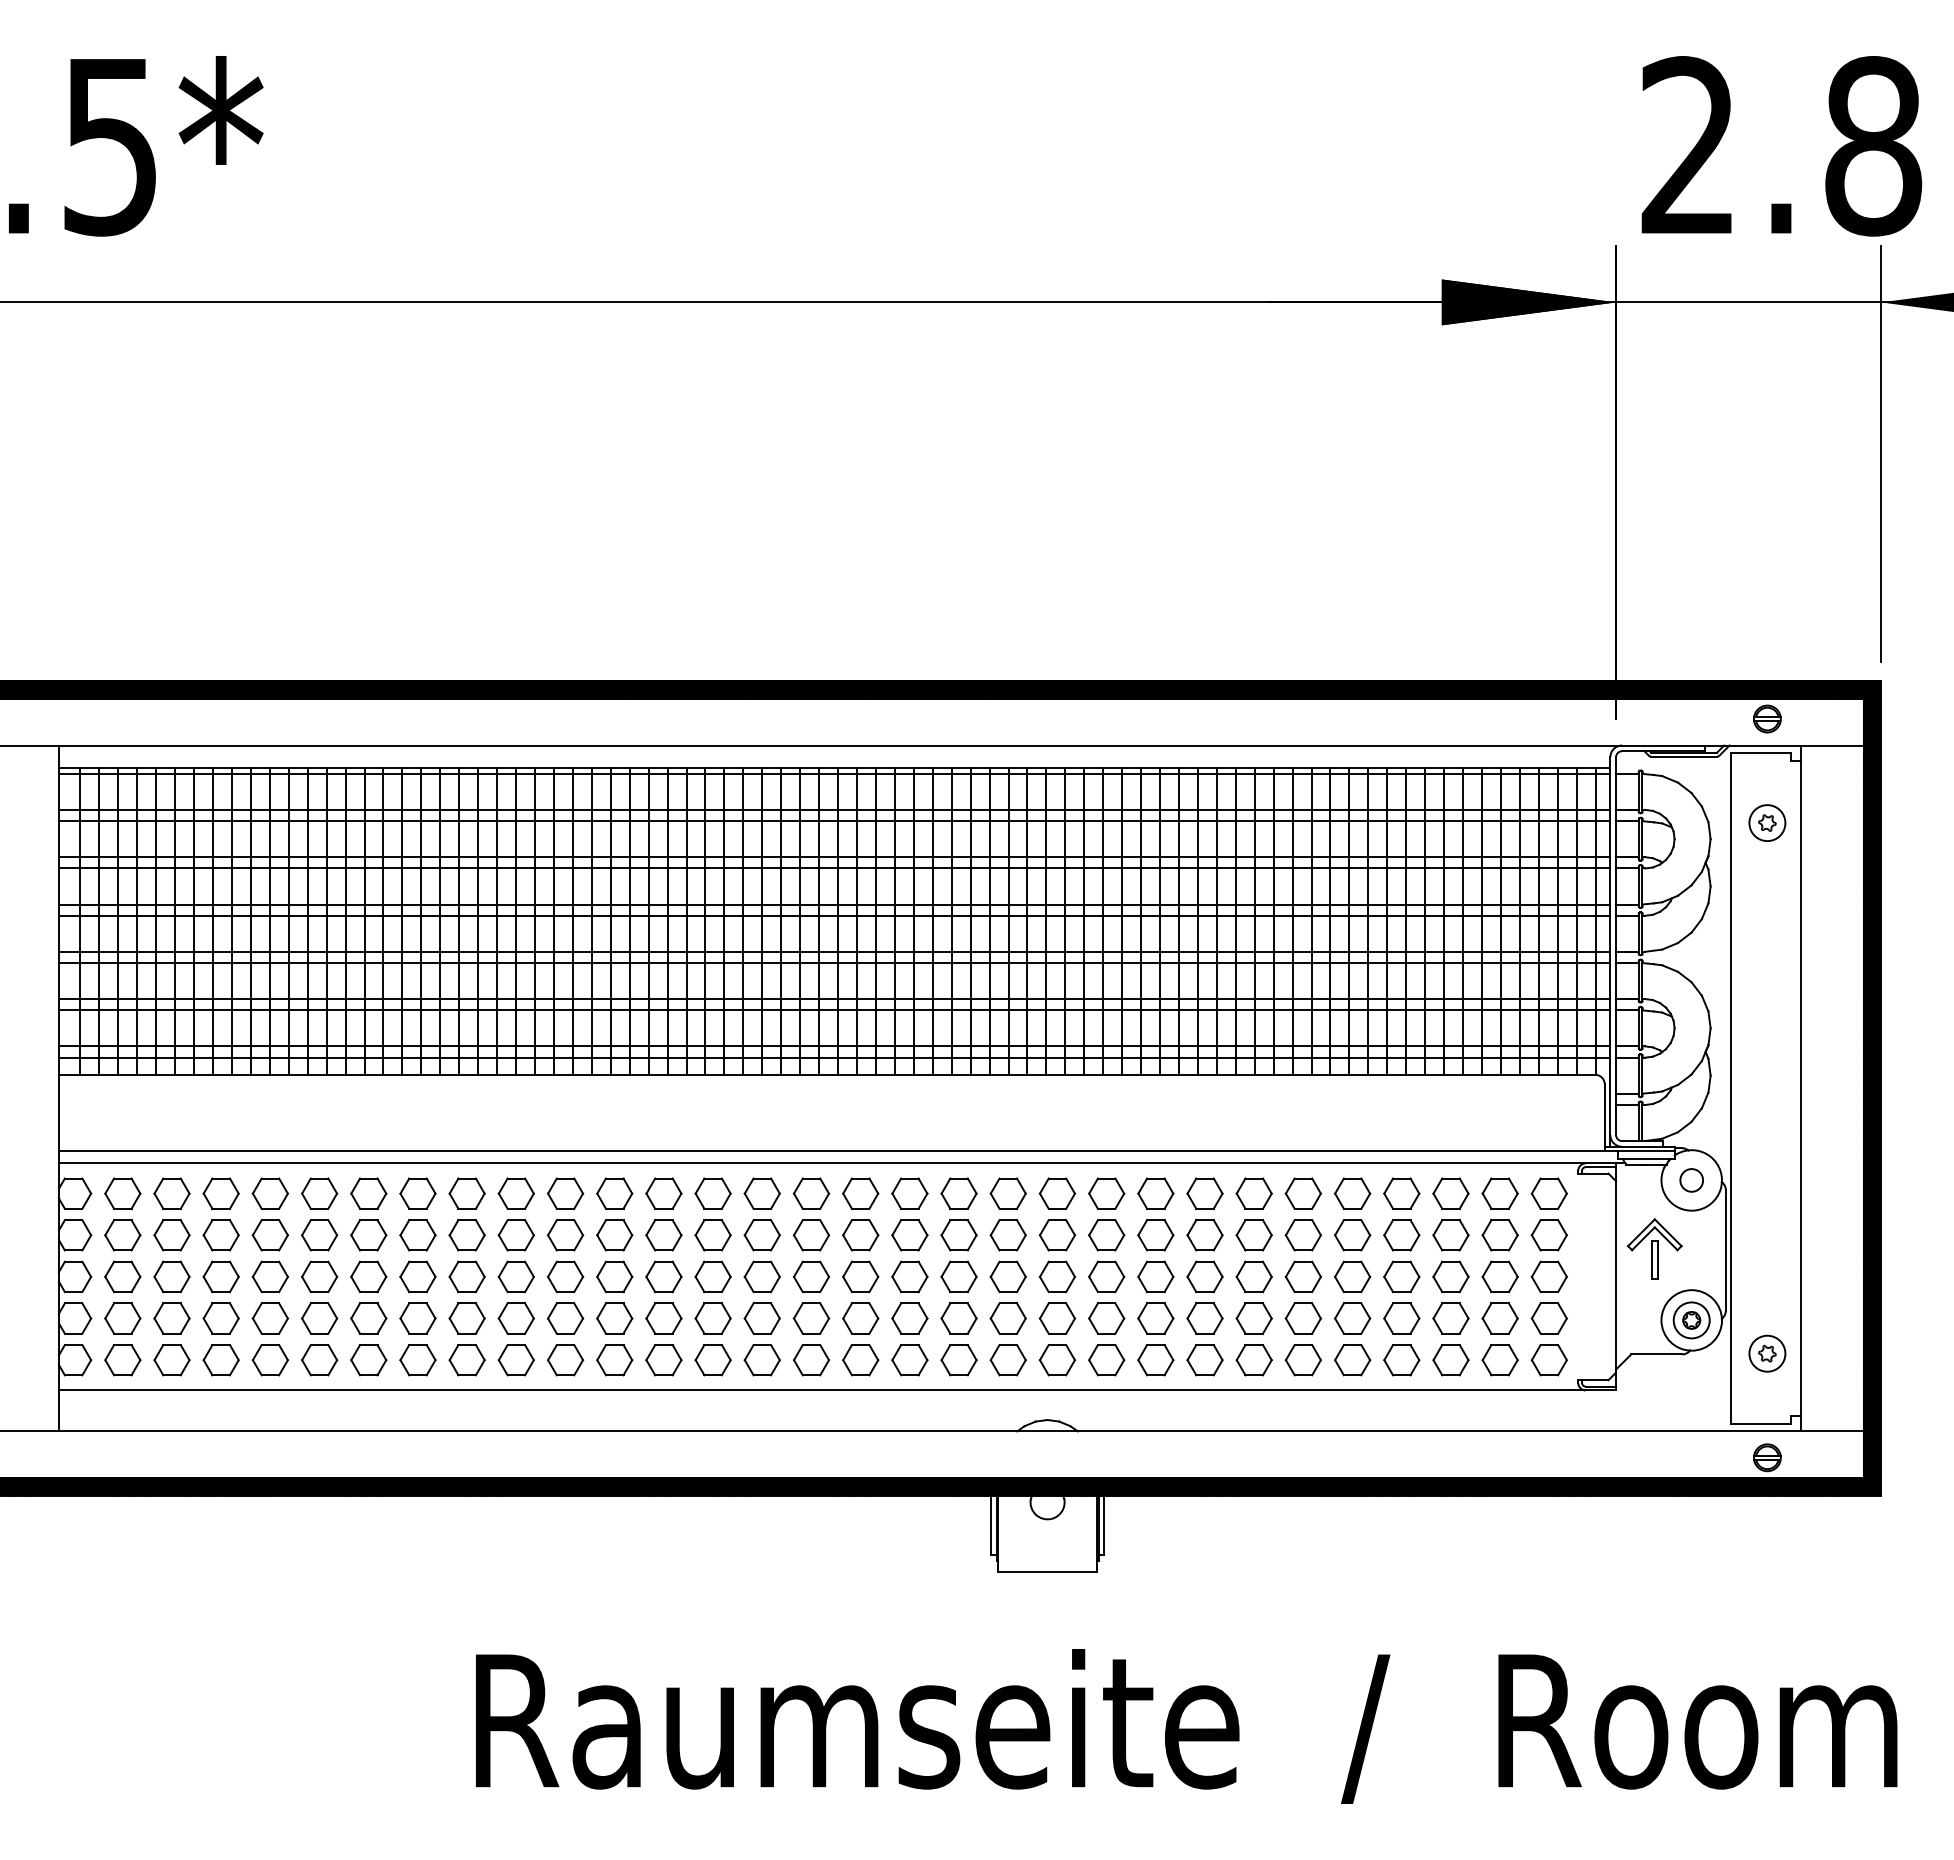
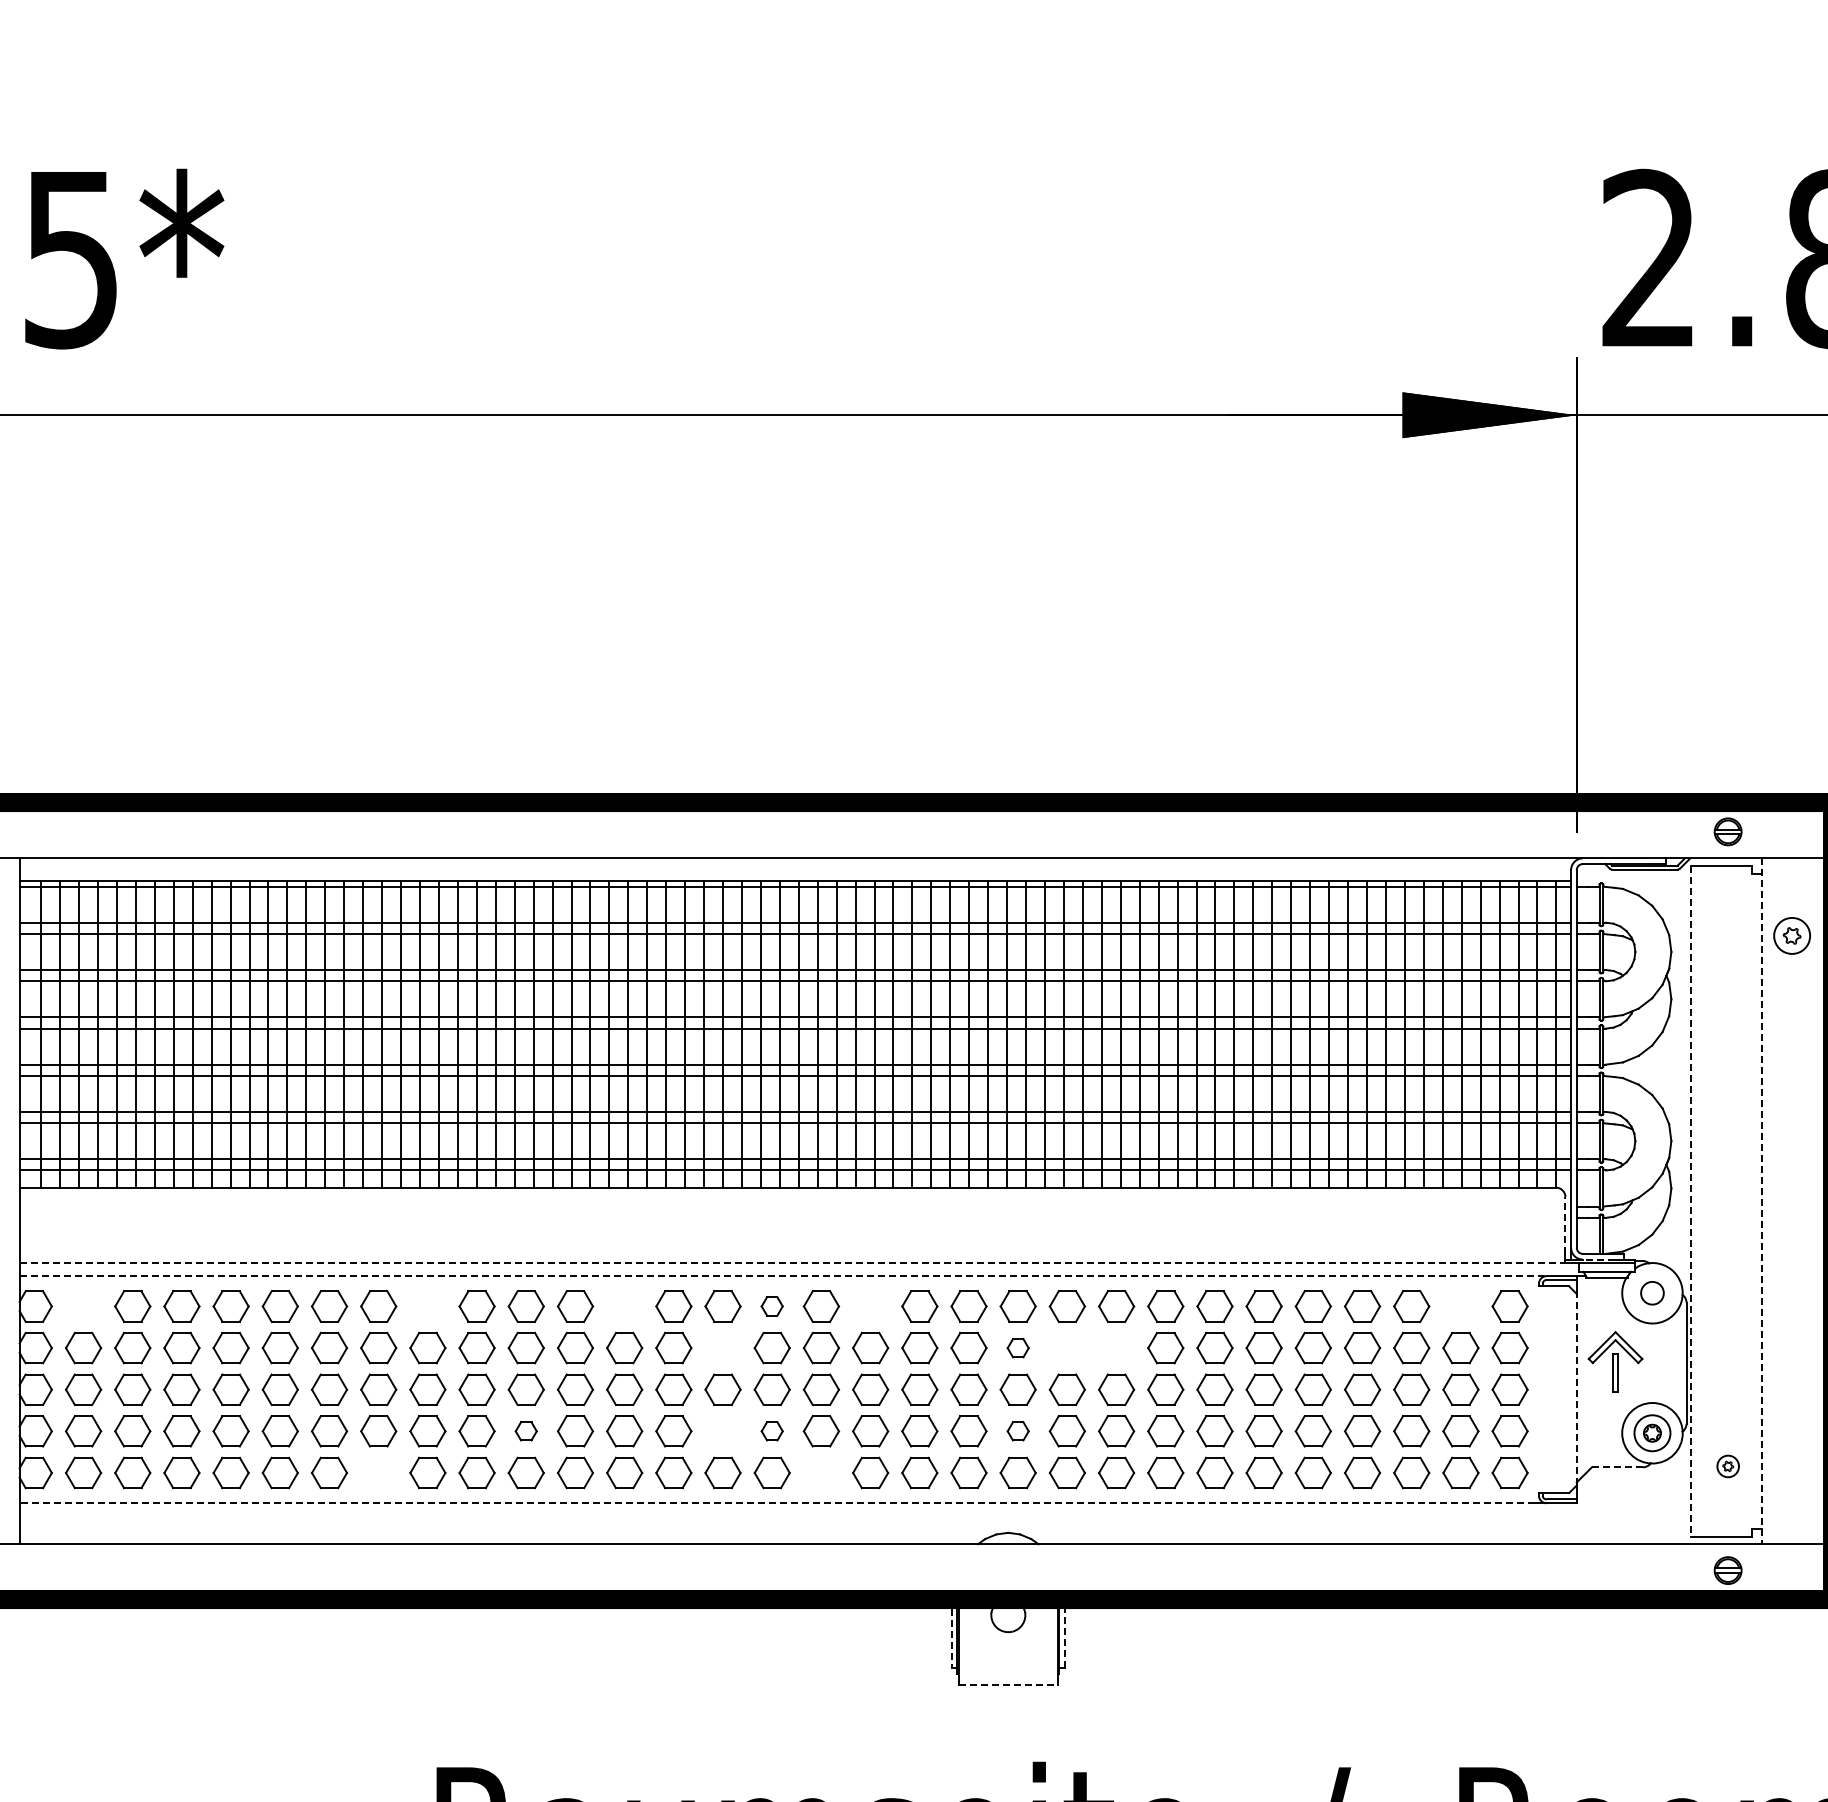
part: (1767, 822) -> (1792, 935), moved
line: (1730, 1088) -> (1691, 1201), solid -> dashed
line: (1801, 1088) -> (1762, 1201), solid -> dashed
line: (1604, 1112) -> (1565, 1225), solid -> dashed
line: (1638, 1146) -> (1599, 1259), solid -> dashed
line: (831, 1150) -> (792, 1263), solid -> dashed
line: (822, 1163) -> (783, 1276), solid -> dashed
part: (122, 1193) -> (83, 1306), removed
part: (466, 1193) -> (427, 1306), removed
part: (663, 1193) -> (624, 1306), removed
part: (811, 1193) -> (772, 1306), size x0.6
part: (909, 1193) -> (870, 1306), removed
part: (1499, 1193) -> (1460, 1306), removed
part: (761, 1235) -> (722, 1348), removed
part: (1057, 1235) -> (1018, 1348), size x0.6
part: (1106, 1235) -> (1067, 1348), removed
part: (1155, 1235) -> (1116, 1348), removed
line: (1616, 1276) -> (1577, 1389), solid -> dashed
part: (565, 1318) -> (526, 1431), size x0.6
part: (761, 1318) -> (722, 1431), removed
part: (811, 1318) -> (772, 1431), size x0.6
part: (1057, 1318) -> (1018, 1431), size x0.6
part: (1767, 1353) -> (1728, 1466), size x0.6
line: (1656, 1354) -> (1617, 1467), solid -> dashed
part: (417, 1360) -> (378, 1473), removed
part: (860, 1360) -> (821, 1473), removed
line: (816, 1390) -> (777, 1503), solid -> dashed
line: (990, 1525) -> (951, 1638), solid -> dashed
line: (1104, 1525) -> (1065, 1638), solid -> dashed
line: (1048, 1572) -> (1009, 1685), solid -> dashed

